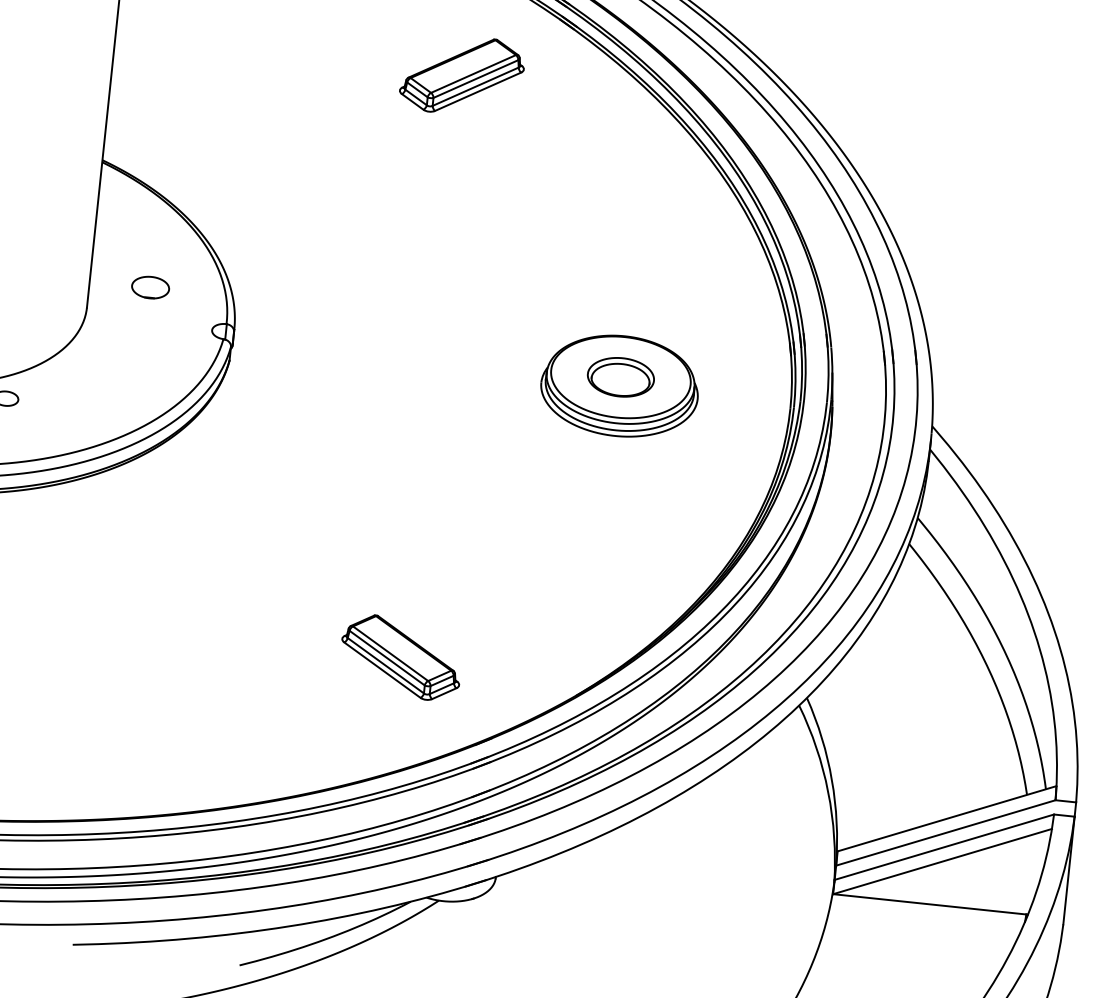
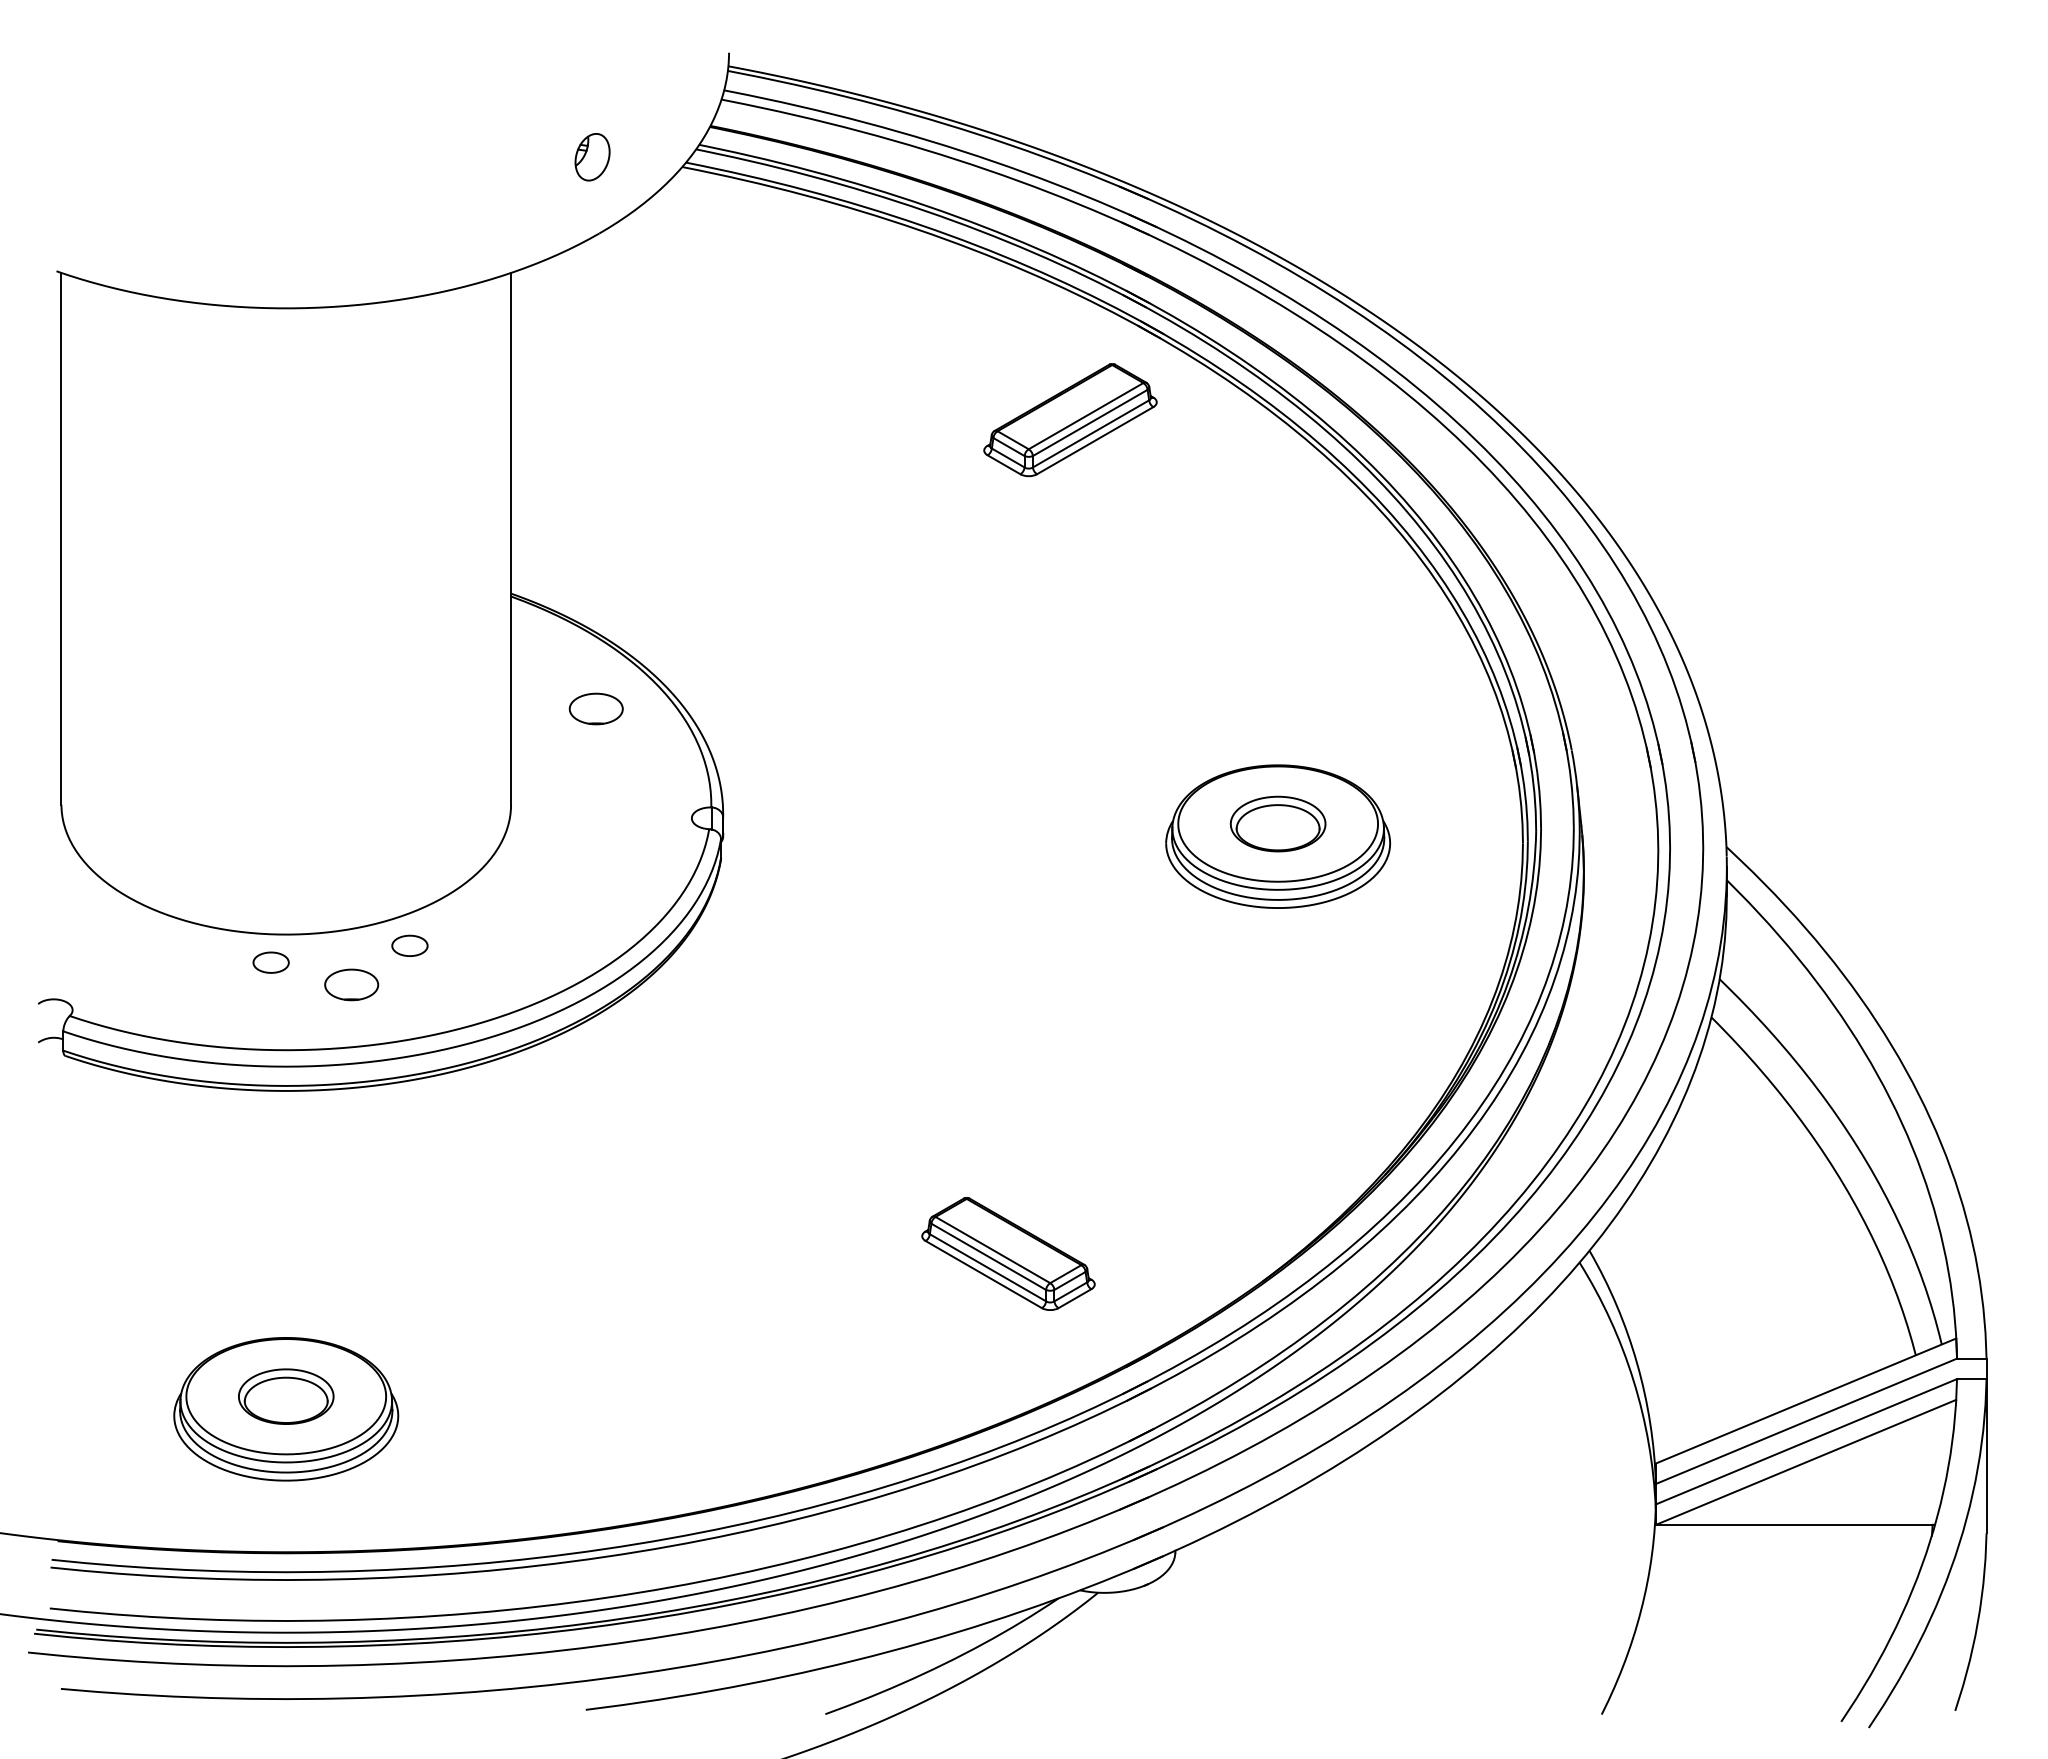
part: (462, 75) -> (1070, 420), moved
part: (150, 287) -> (595, 708), moved

